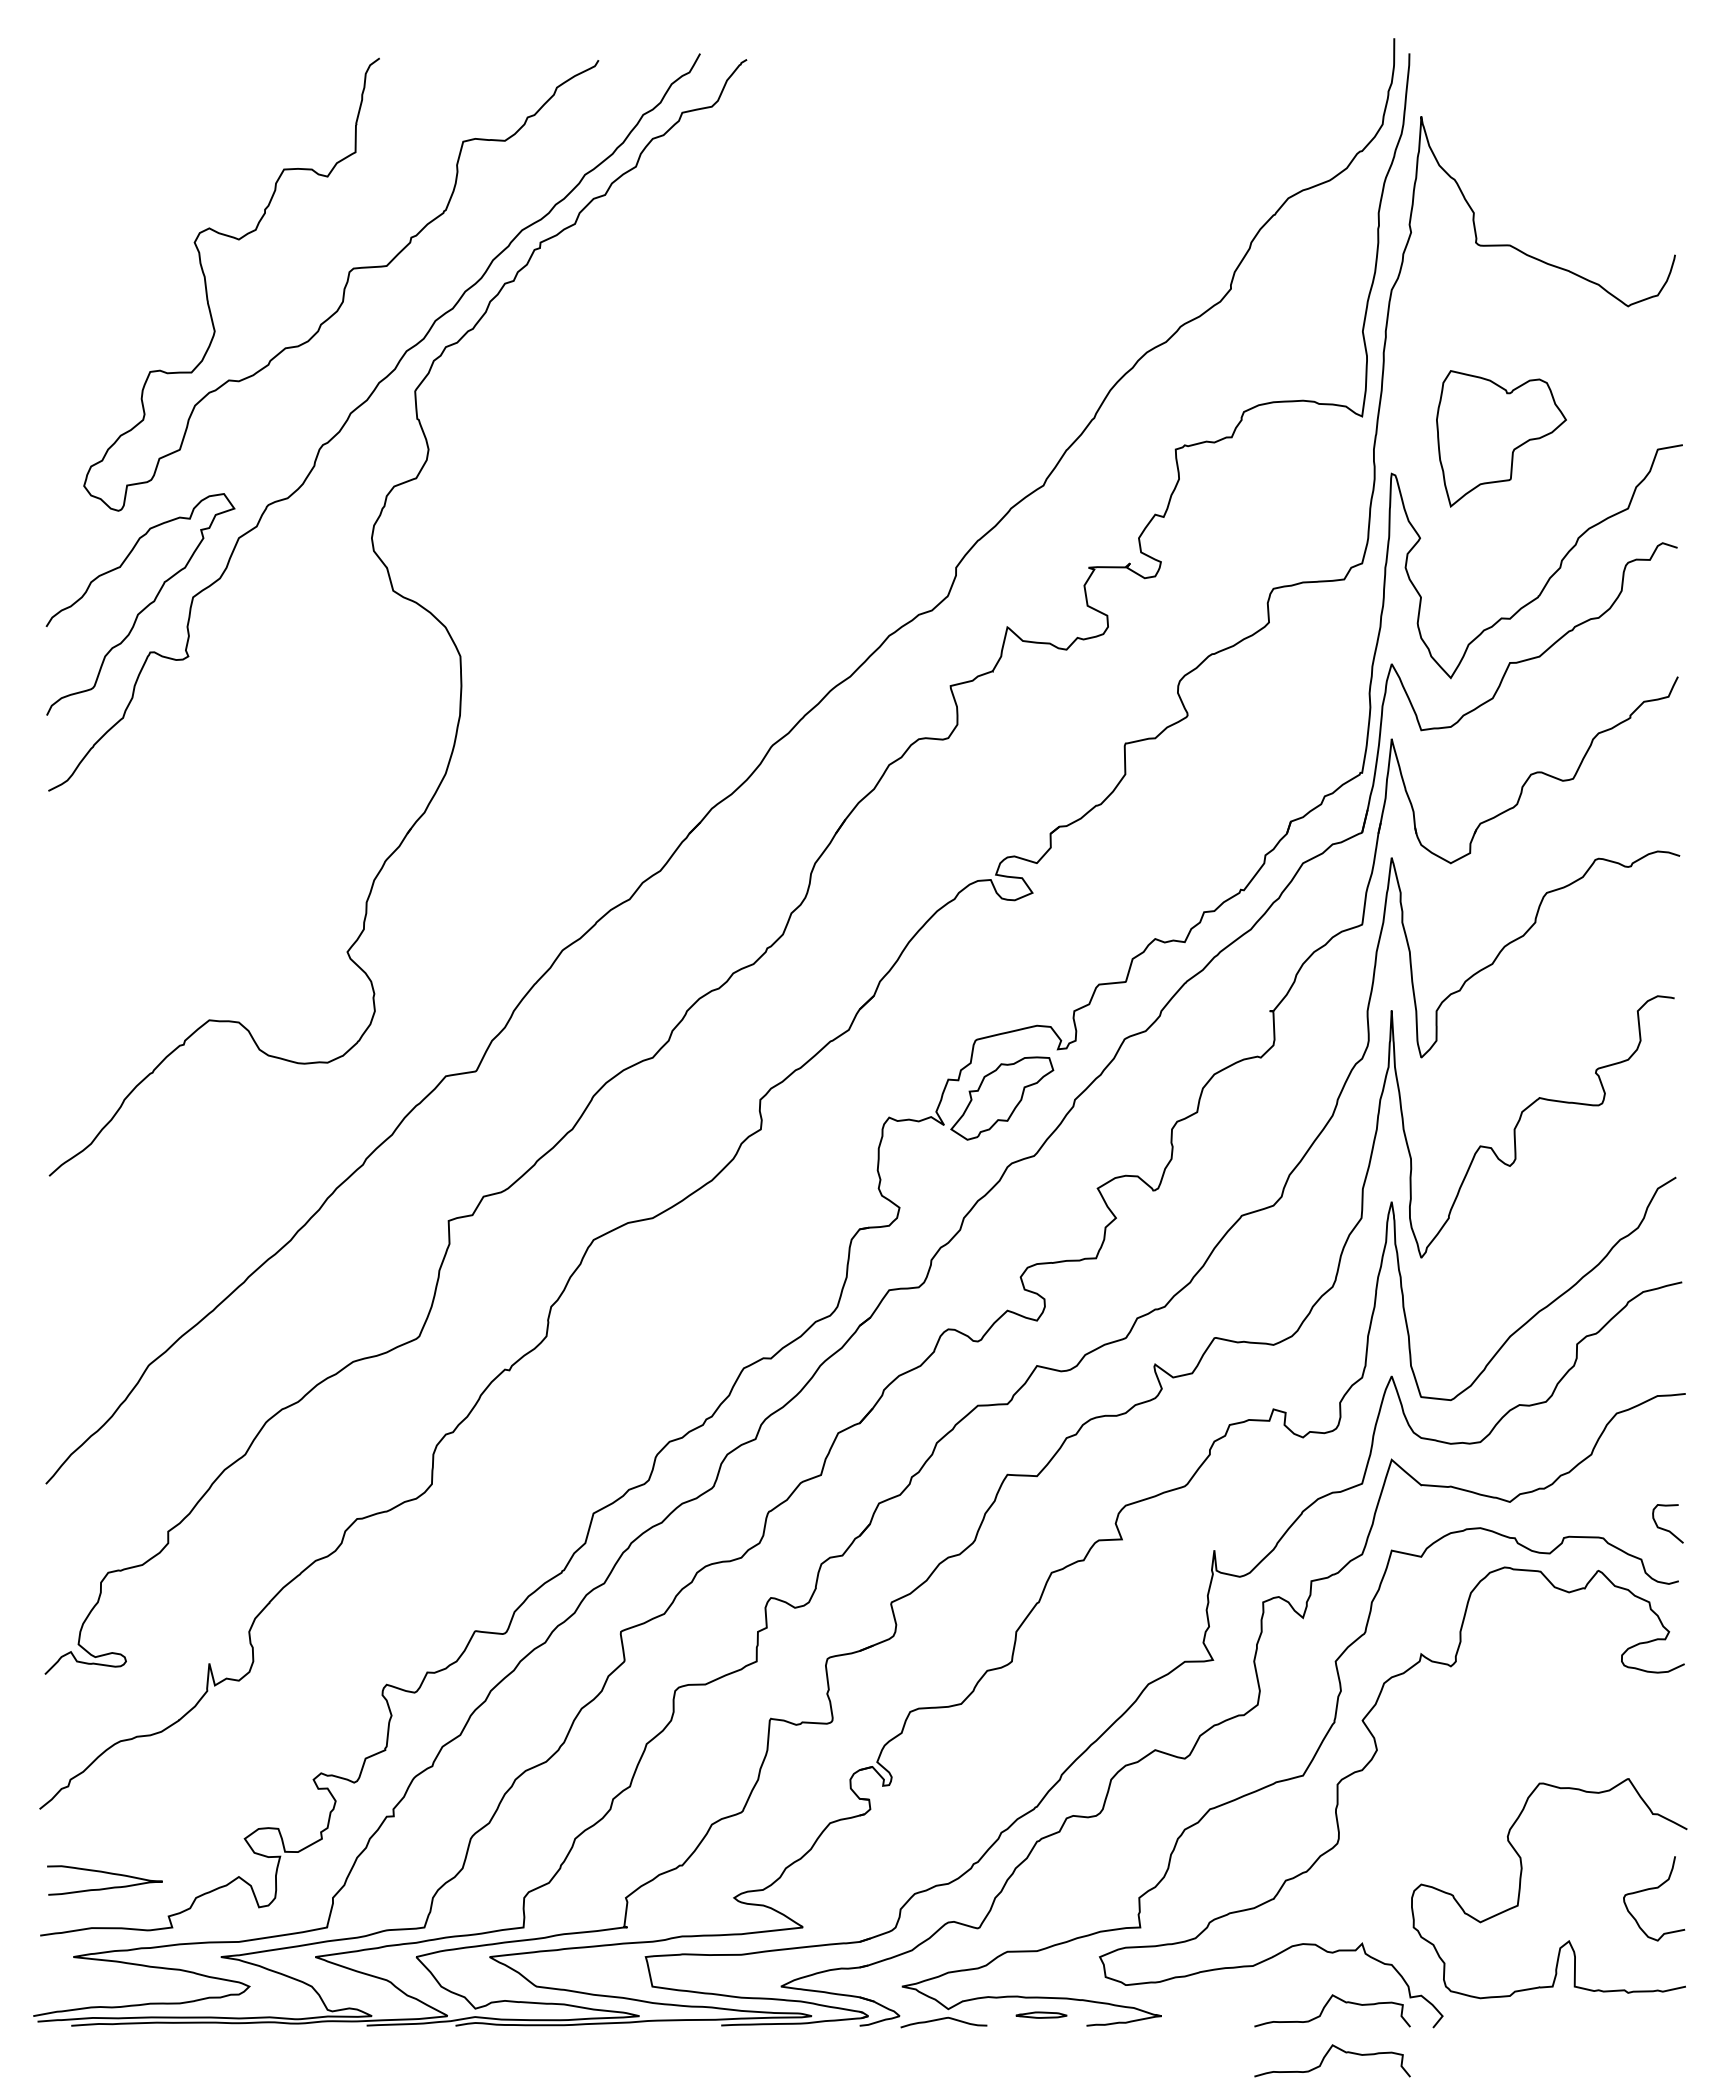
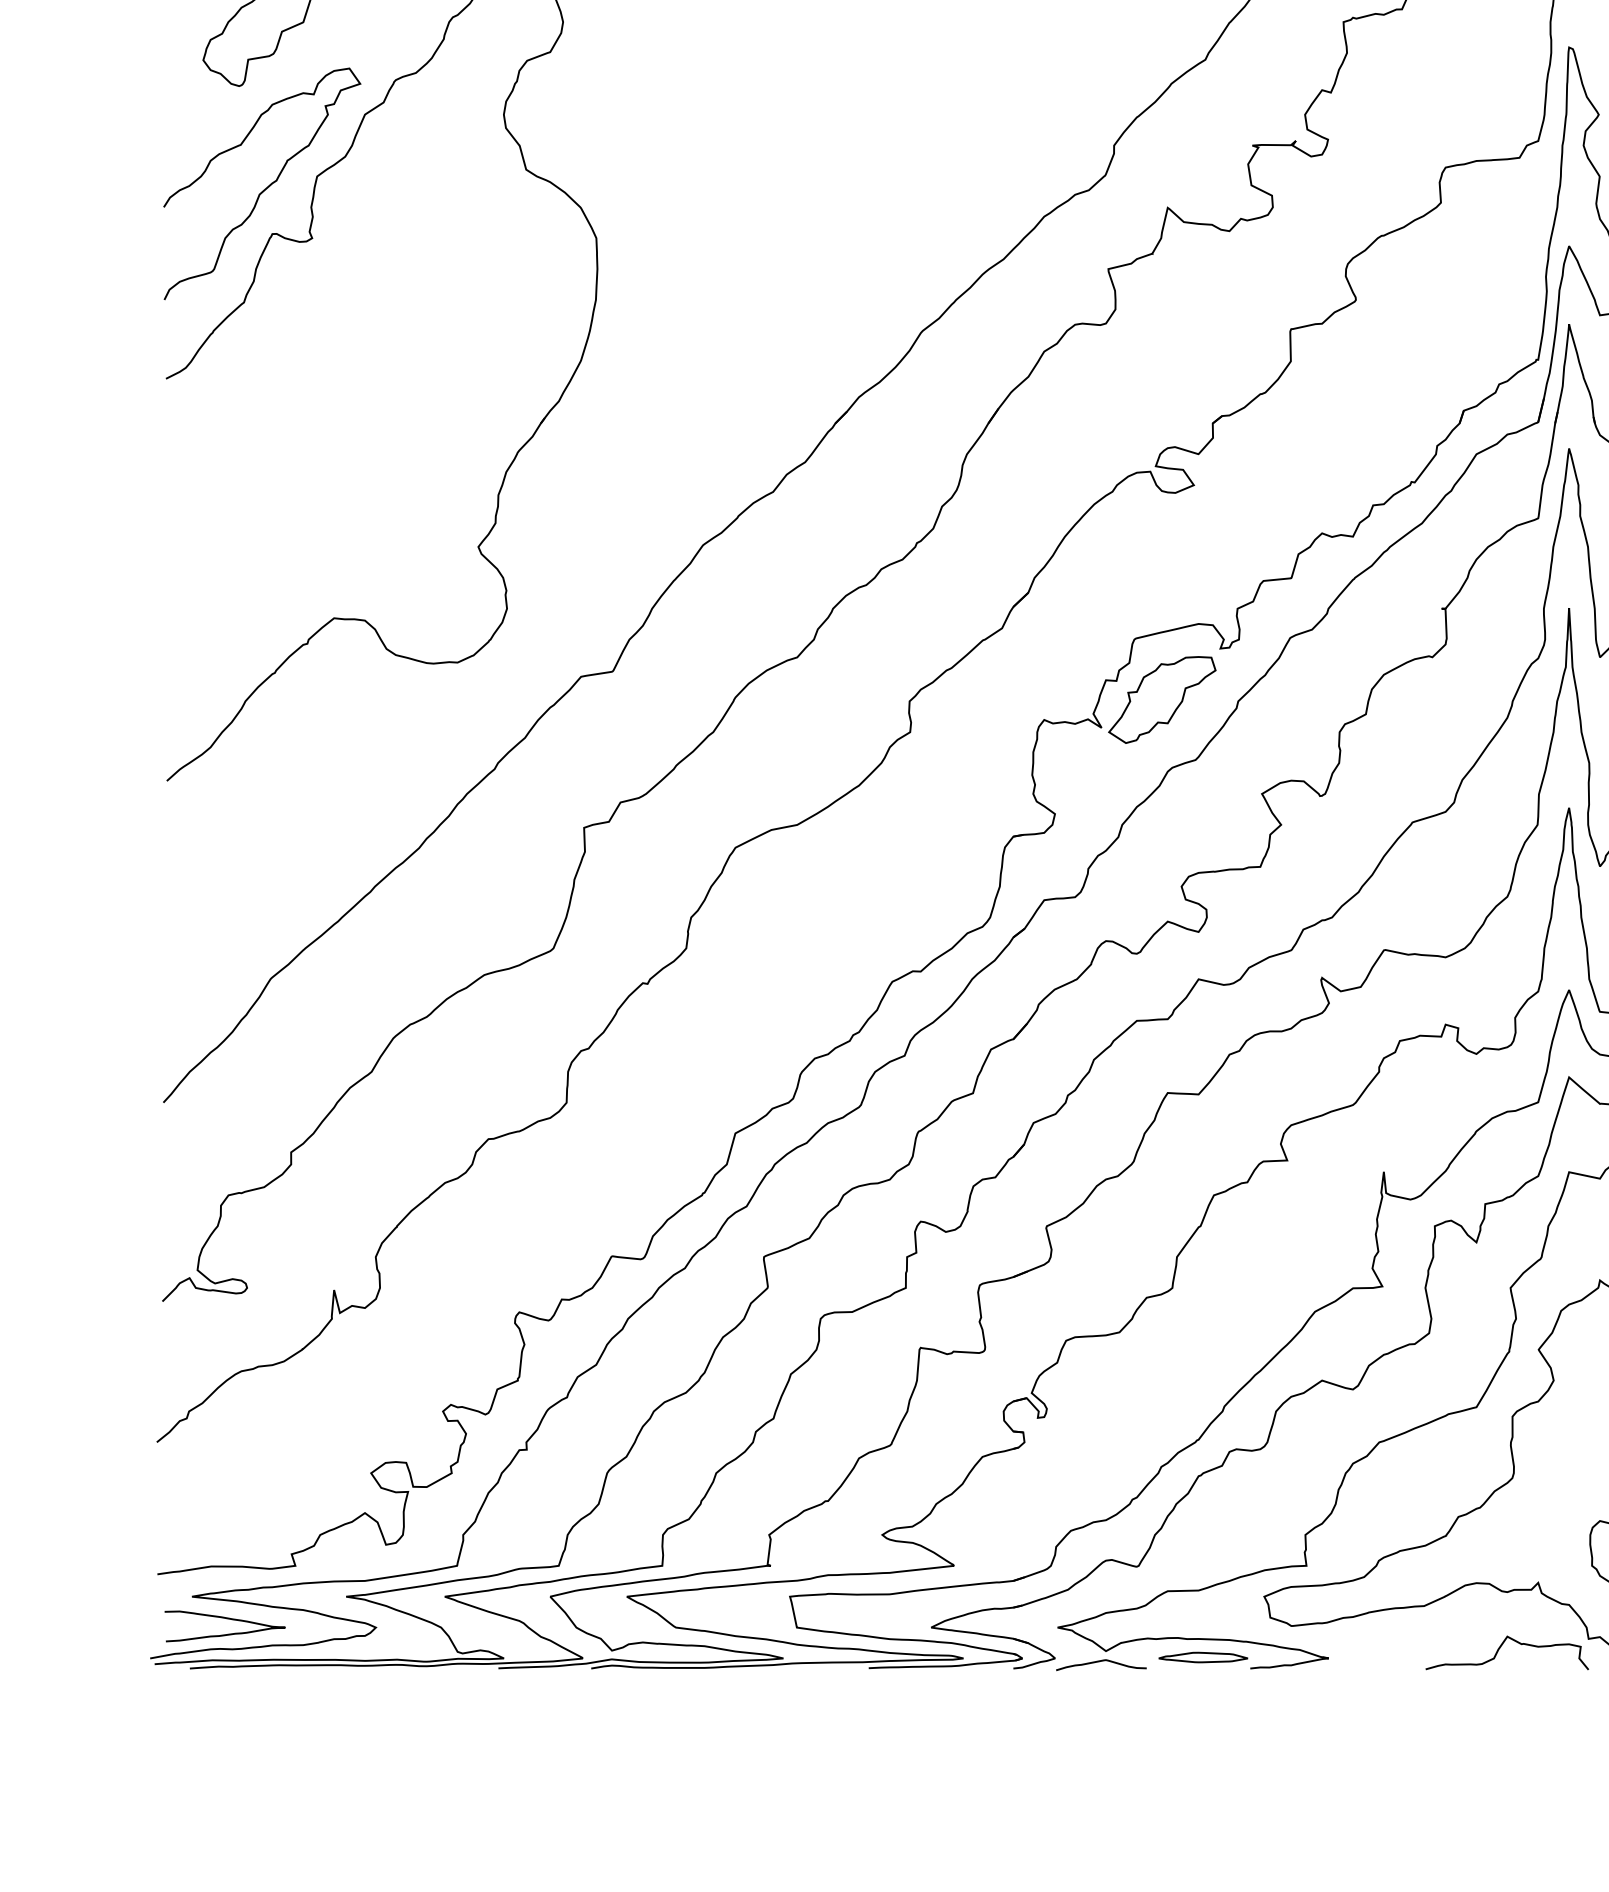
curve: (104, 1873) -> (224, 1619), moved
part: (1041, 2014) -> (1203, 1656), size x1.67
curve: (1325, 2057) -> (1499, 1701), removed

